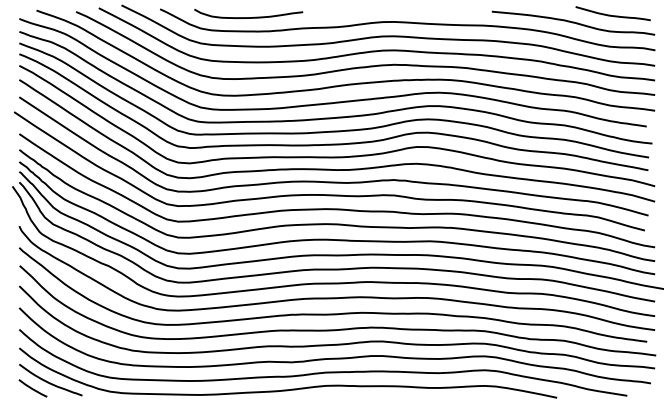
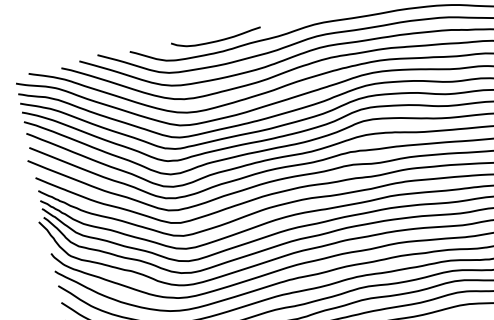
curve: (248, 17) -> (216, 40), moved

